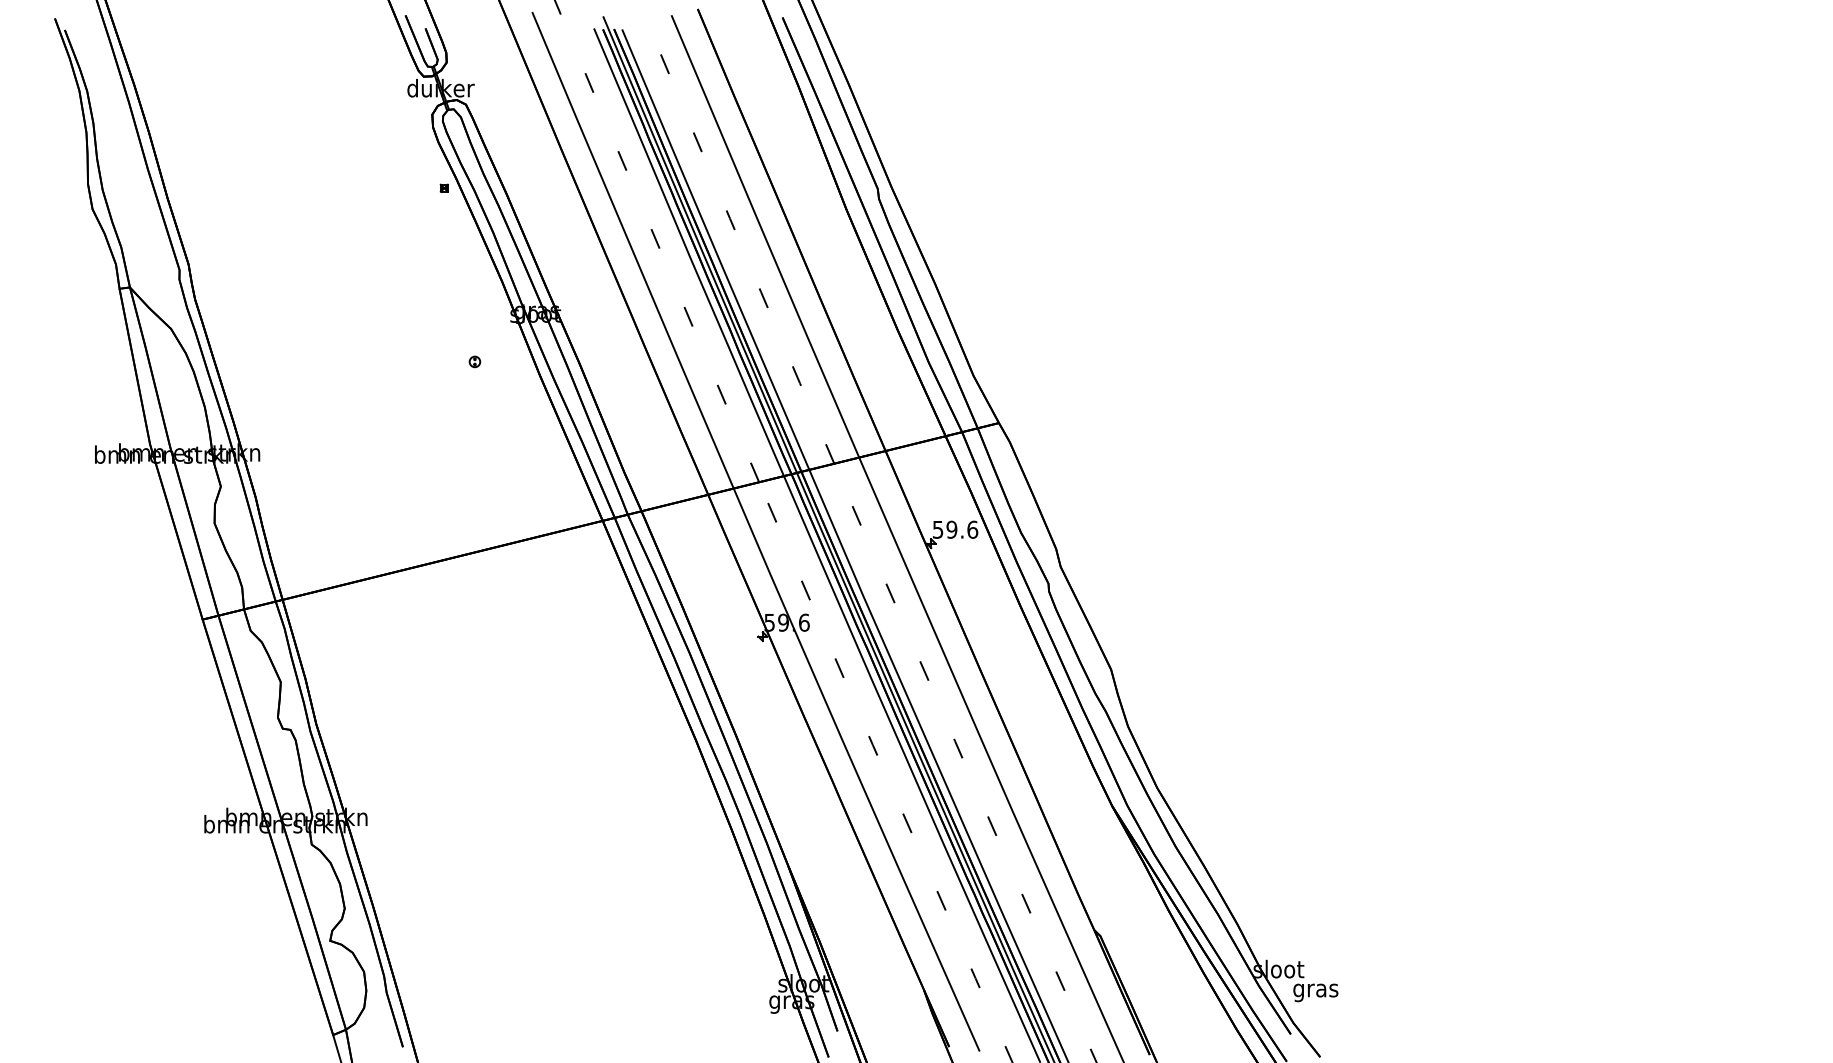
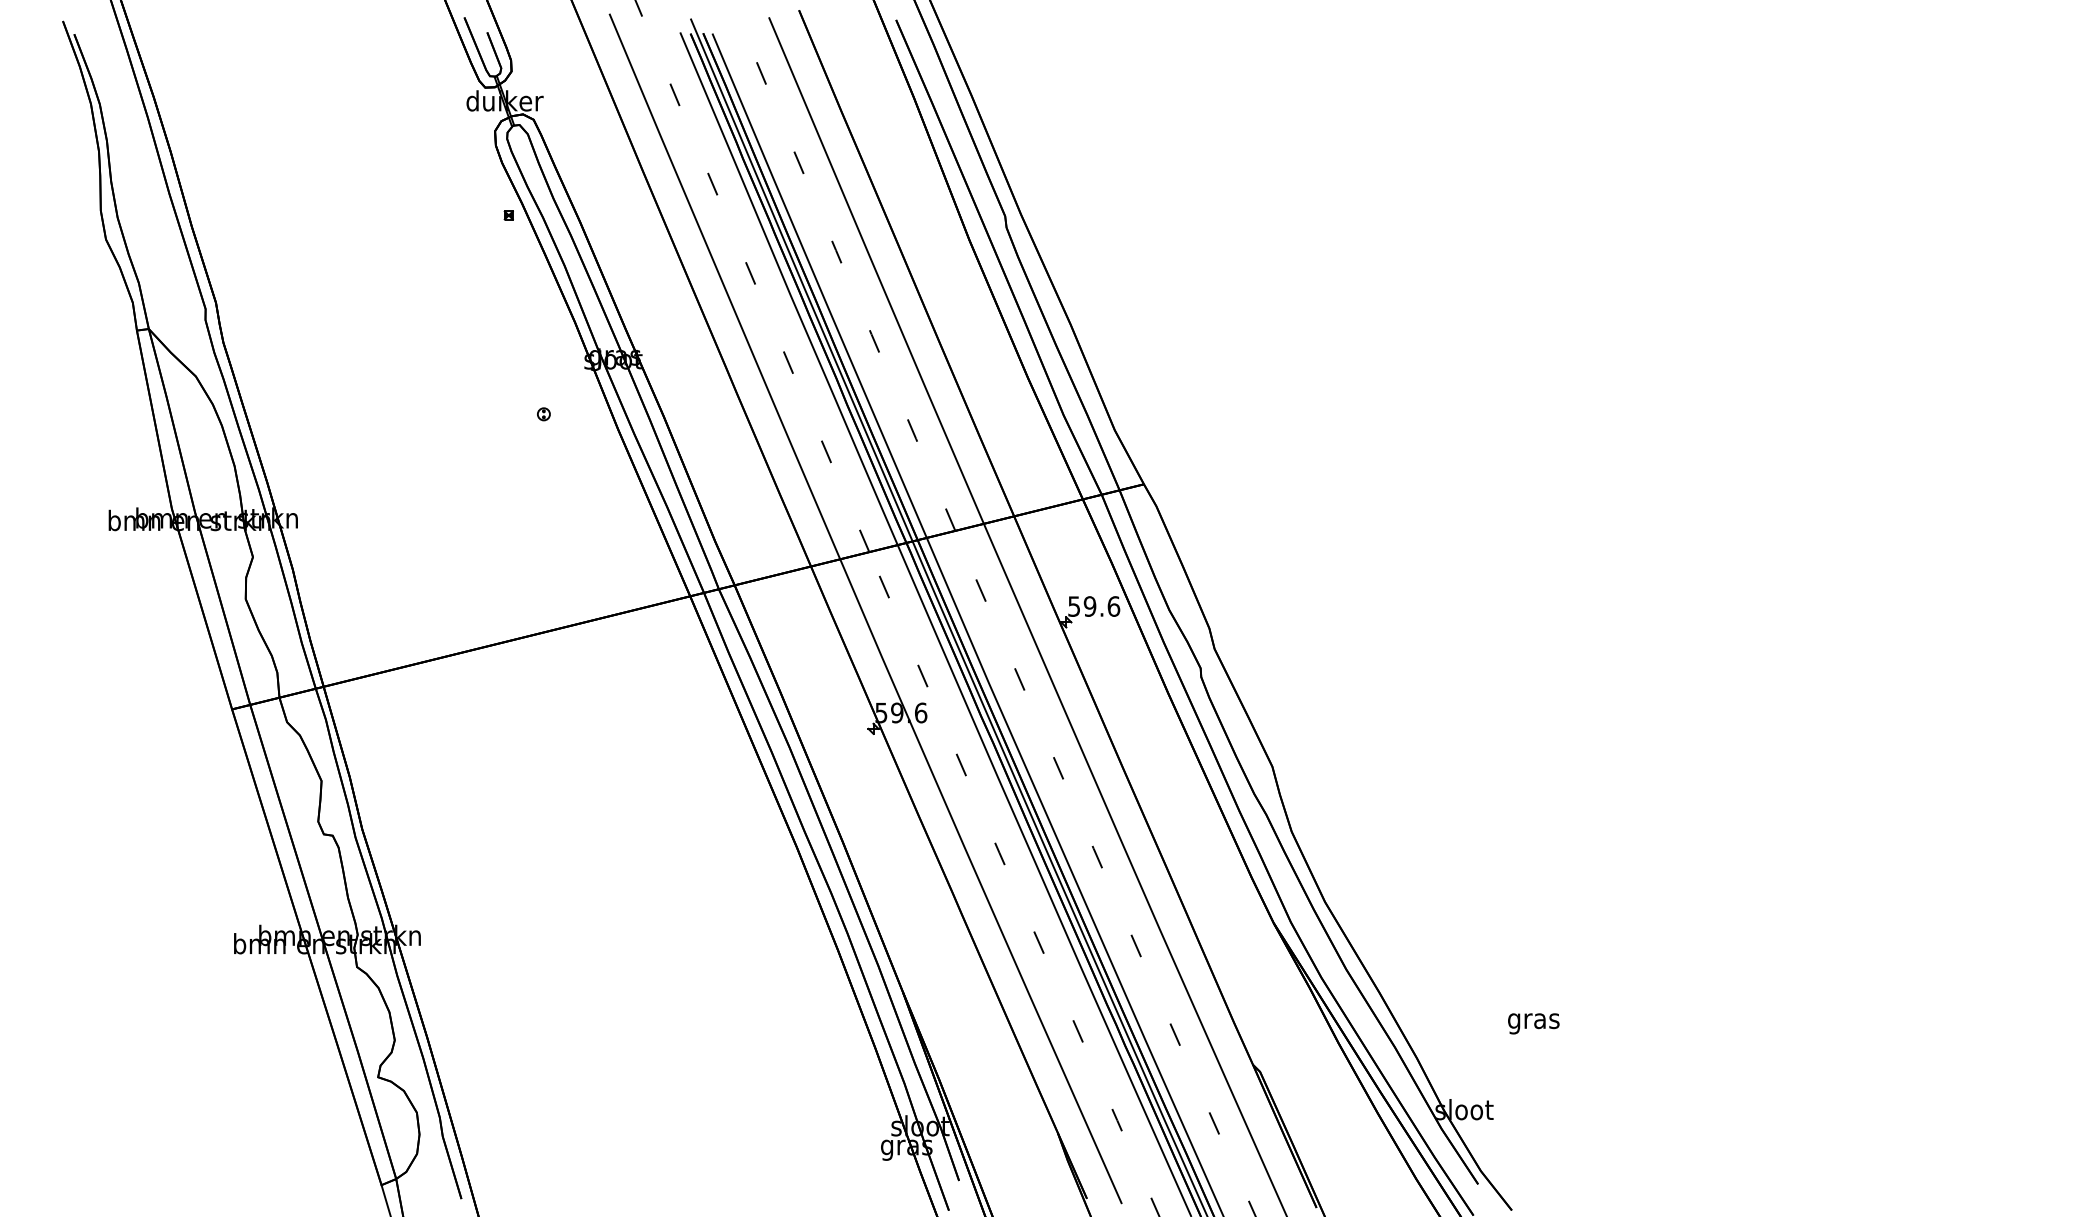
text: (1315, 992) -> (1533, 1023), moved

